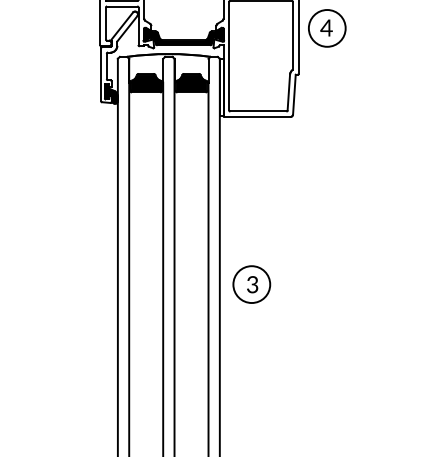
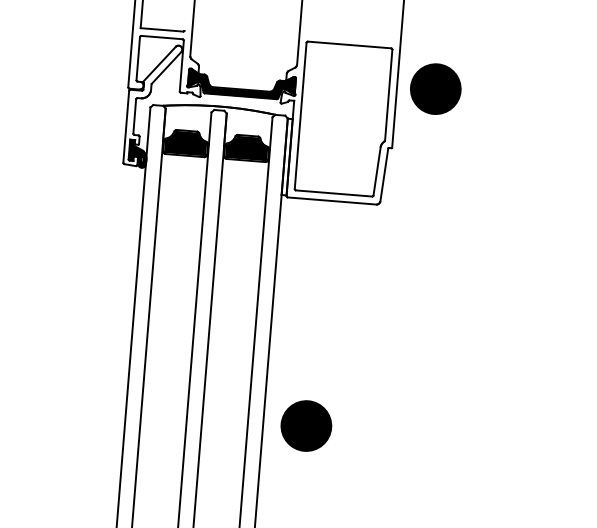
fill: (326, 28) -> (434, 89), added
fill: (251, 284) -> (305, 425), added

